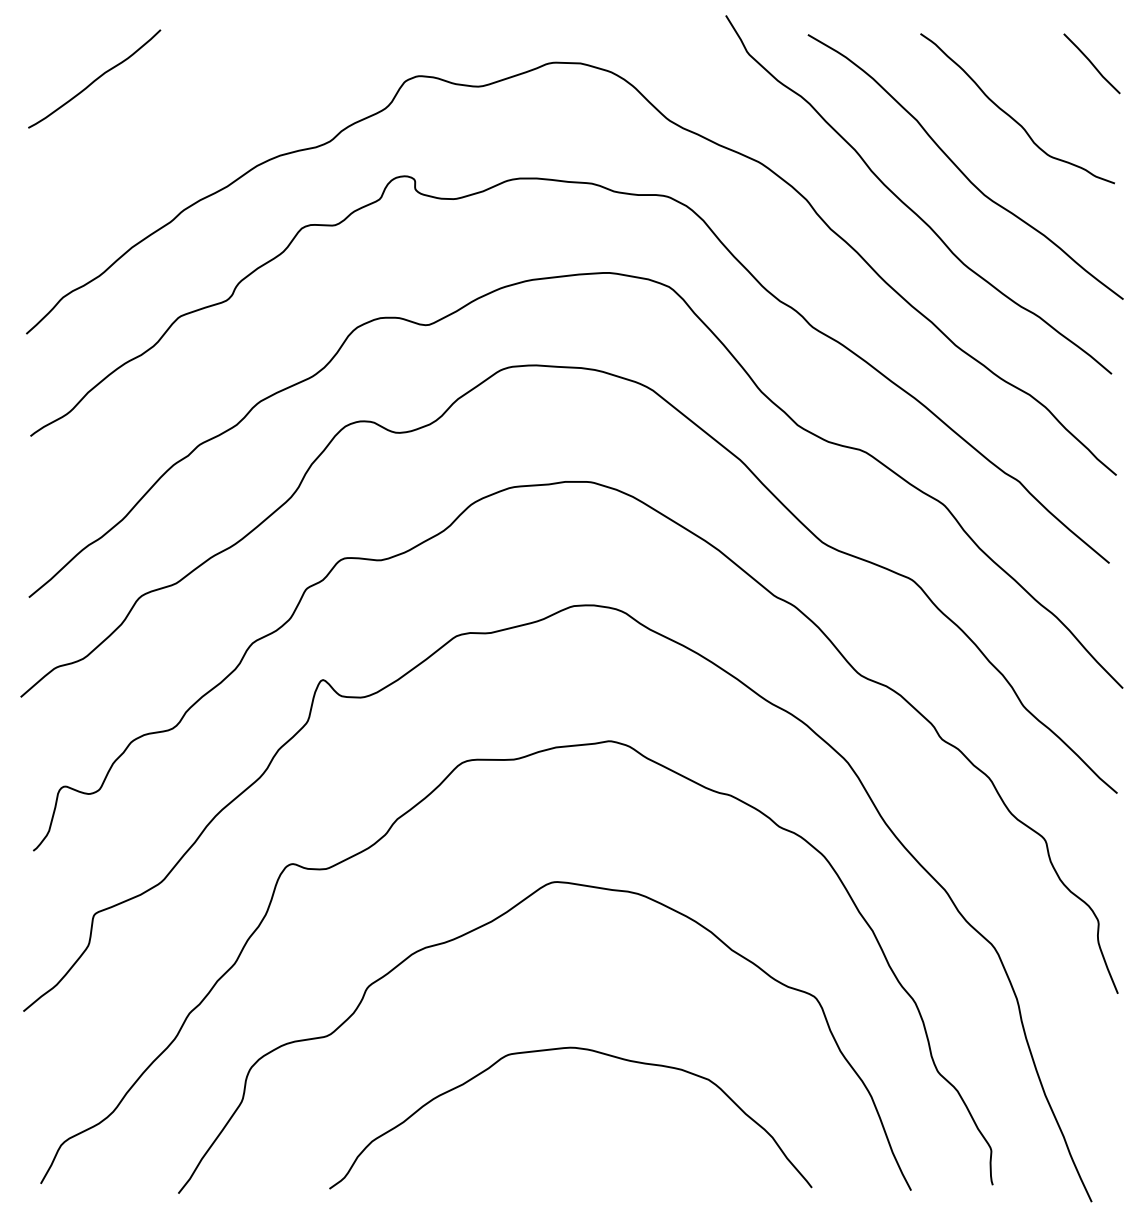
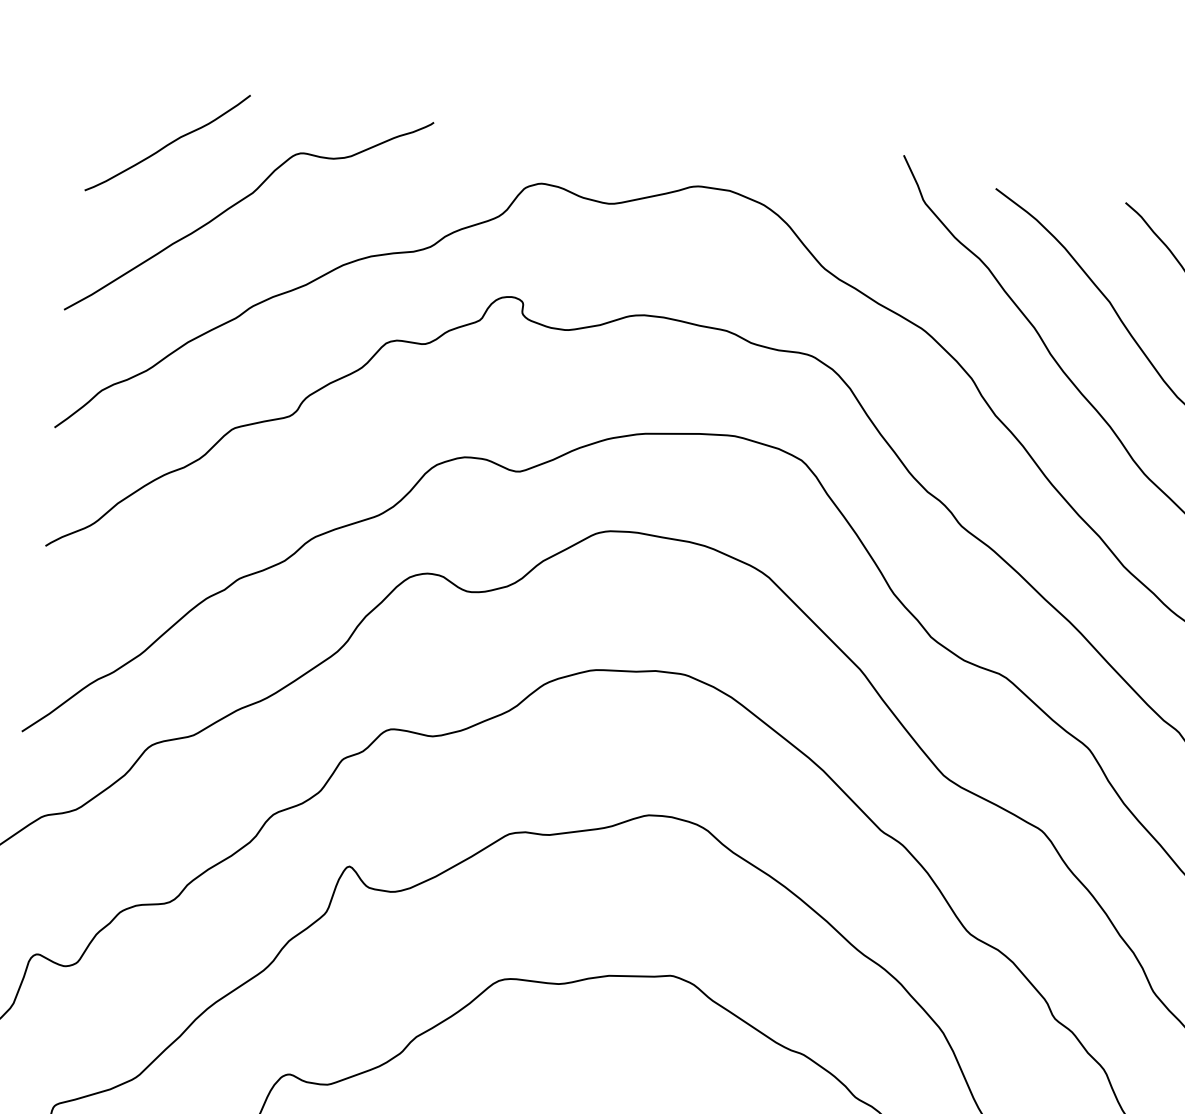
curve: (164, 121) -> (242, 201), added

